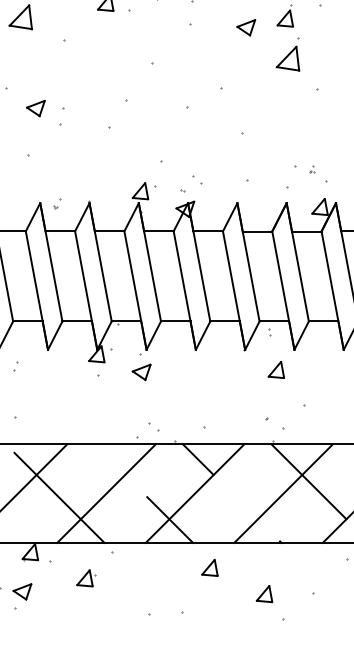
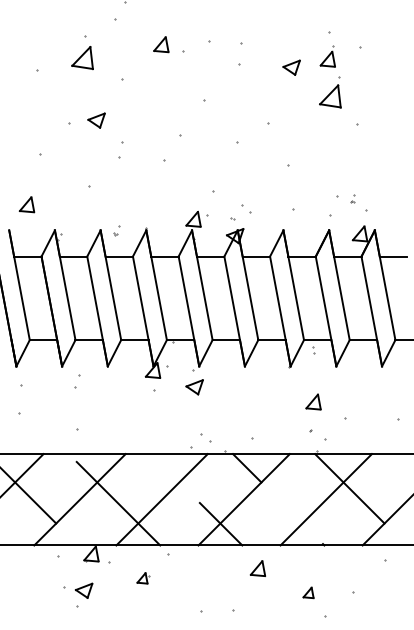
part: (35, 108) -> (96, 120), moved
part: (15, 366) -> (77, 381), size x1.6
part: (276, 369) -> (313, 401), moved
part: (86, 578) -> (143, 578), size x0.7
part: (264, 593) -> (308, 592), size x0.7

